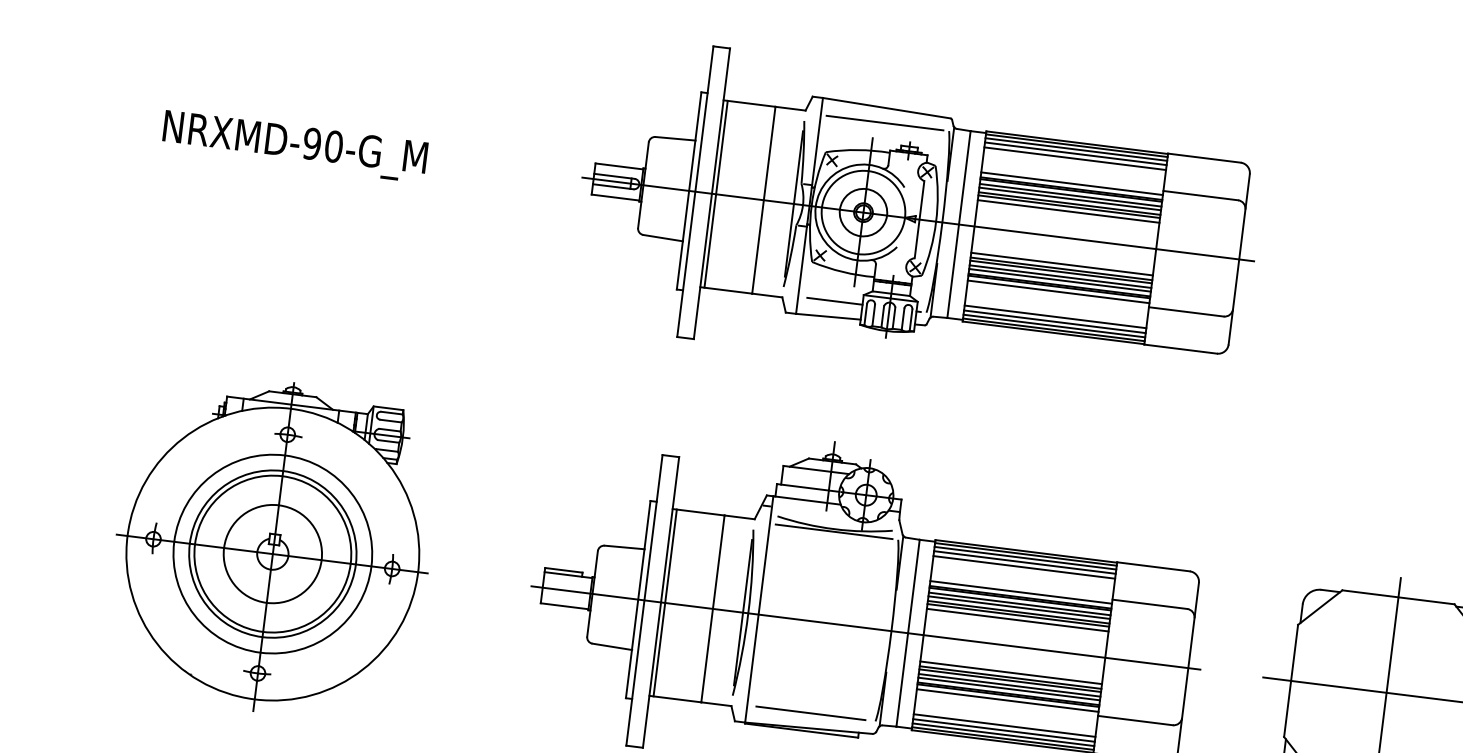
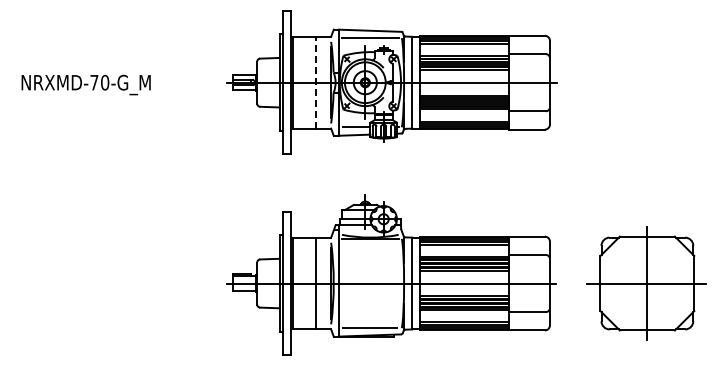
text: (312, 143) -> (94, 82), NRXMD-90-G_M -> NRXMD-70-G_M
line: (764, 199) -> (316, 82), solid -> dashed
part: (272, 547) -> (99, 280), removed

